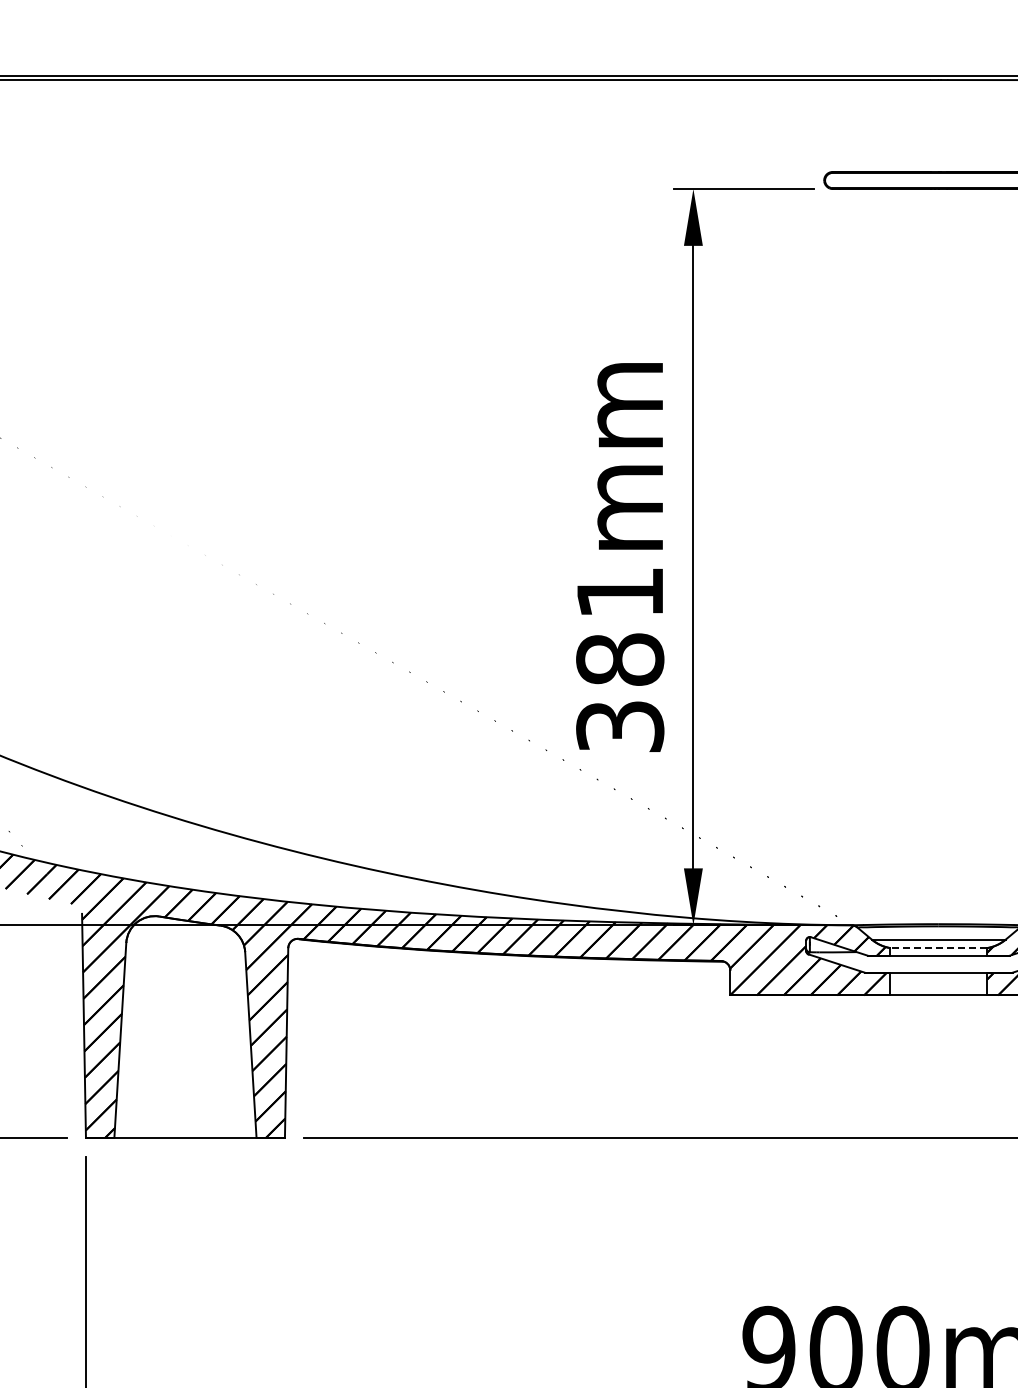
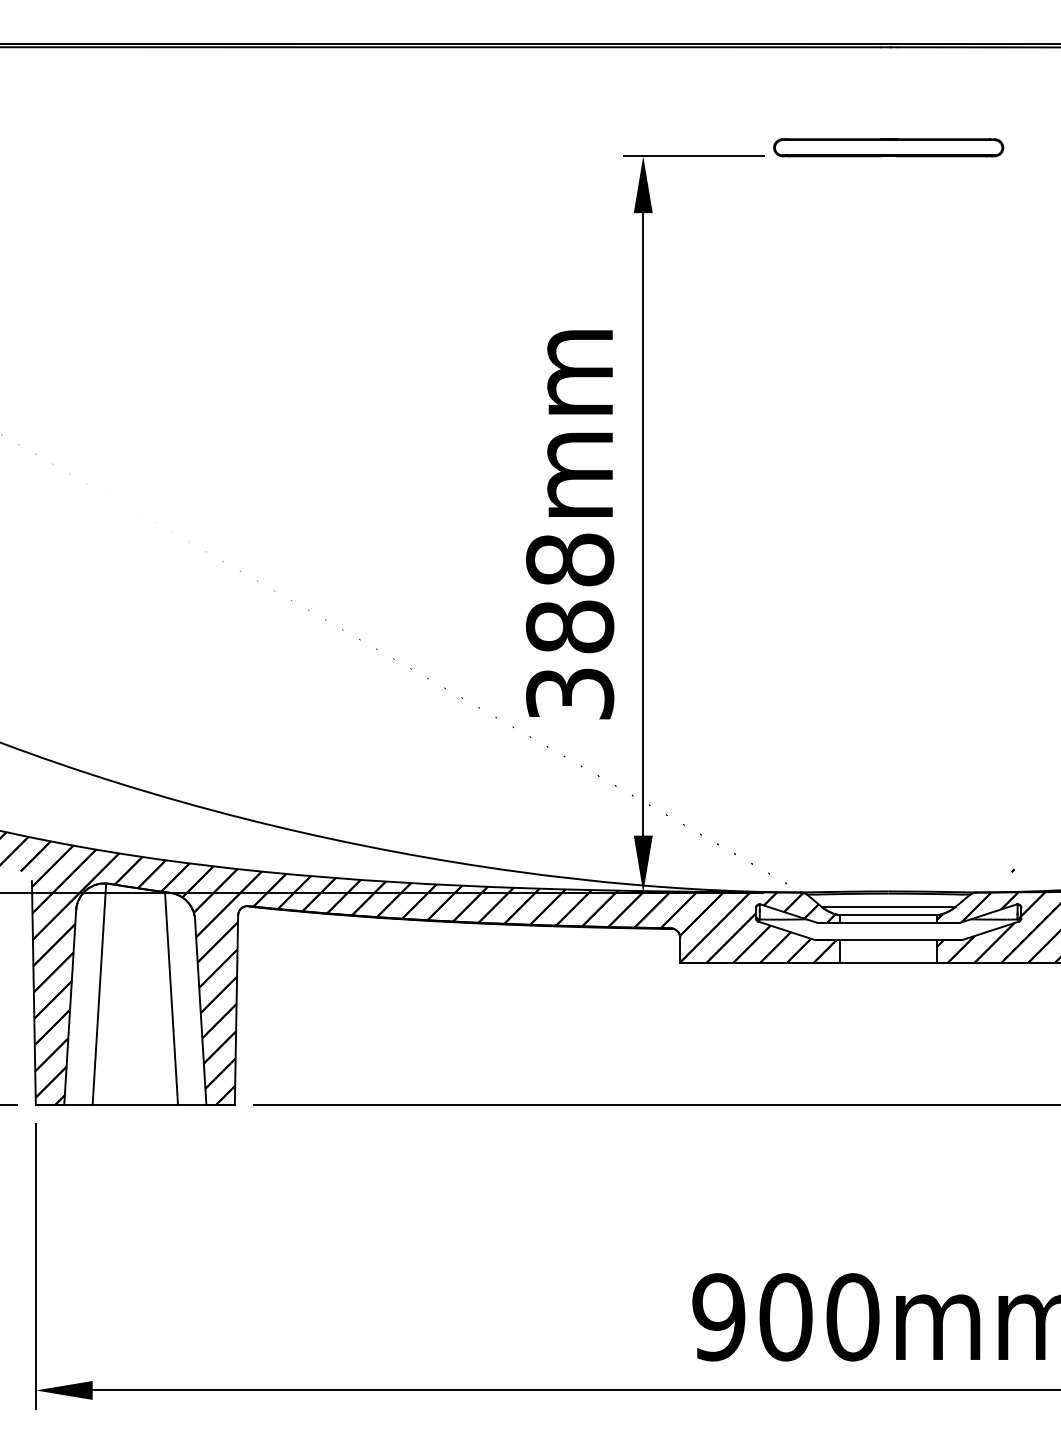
text: (620, 592) -> (570, 559), 381mm -> 388mm
line: (938, 948) -> (888, 915), dashed -> solid
line: (149, 1026) -> (99, 993), added
line: (221, 1031) -> (171, 998), added

